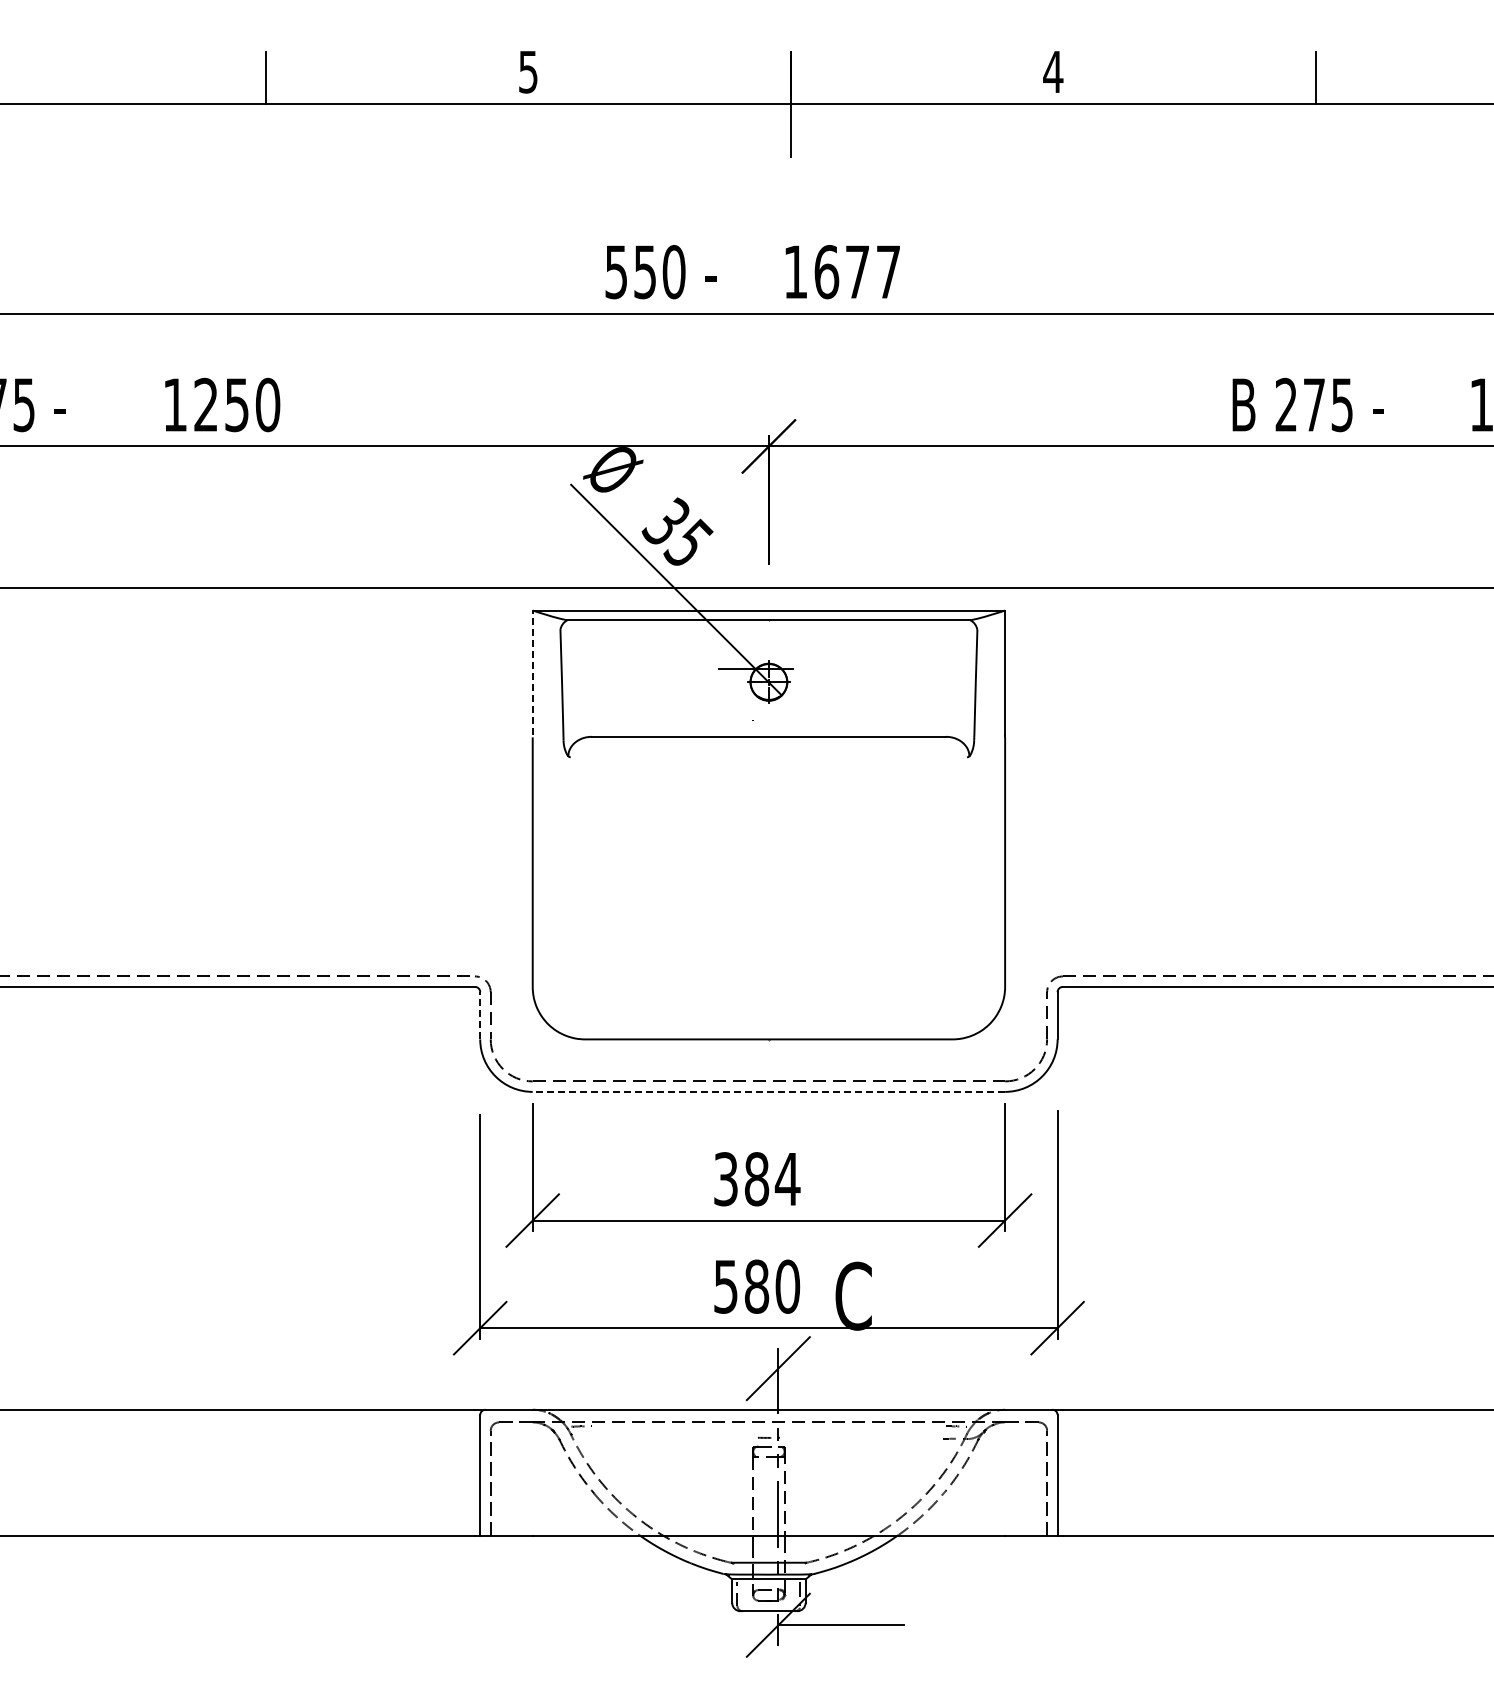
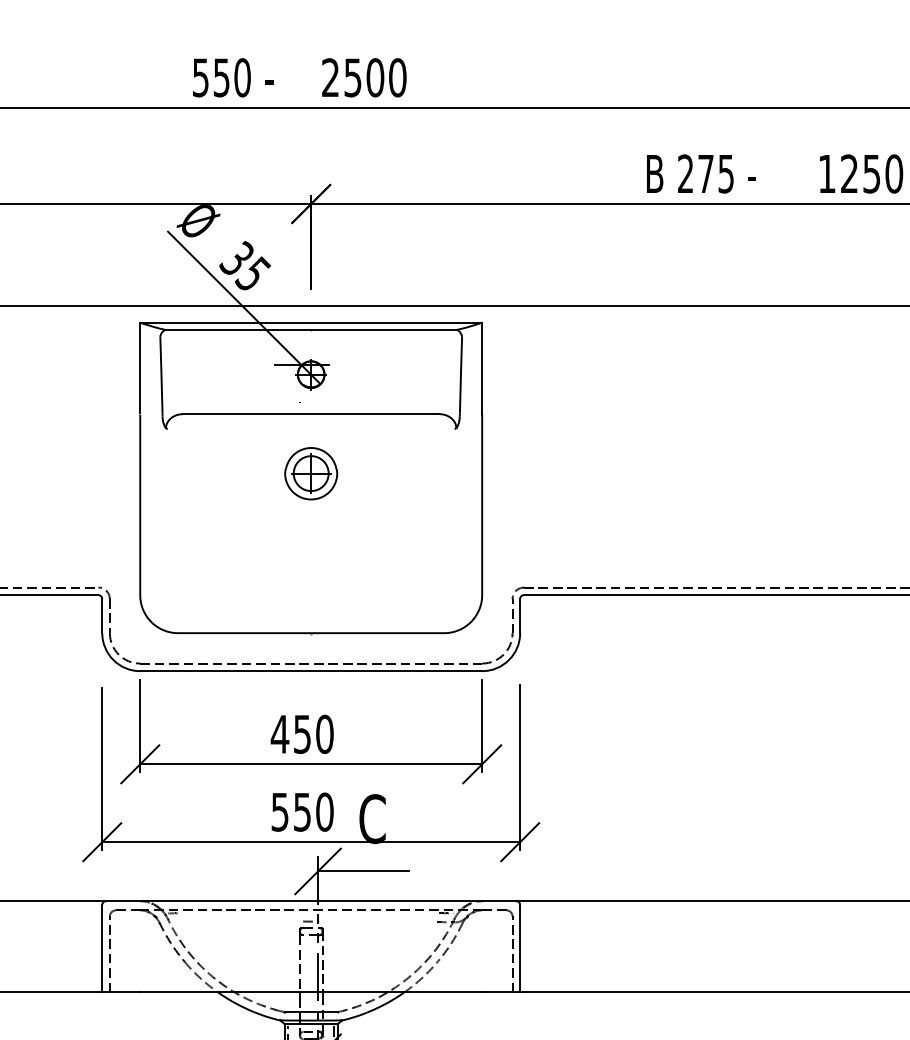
text: (842, 272) -> (364, 78), 1677 -> 2500
line: (532, 672) -> (140, 367), dashed -> solid
part: (768, 818) -> (310, 473), added
line: (480, 1015) -> (102, 615), dashed -> solid
line: (768, 1091) -> (310, 670), dashed -> solid
text: (756, 1179) -> (302, 734), 384 -> 450
text: (756, 1286) -> (302, 812), 580 -> 550
line: (841, 1368) -> (363, 871), added

